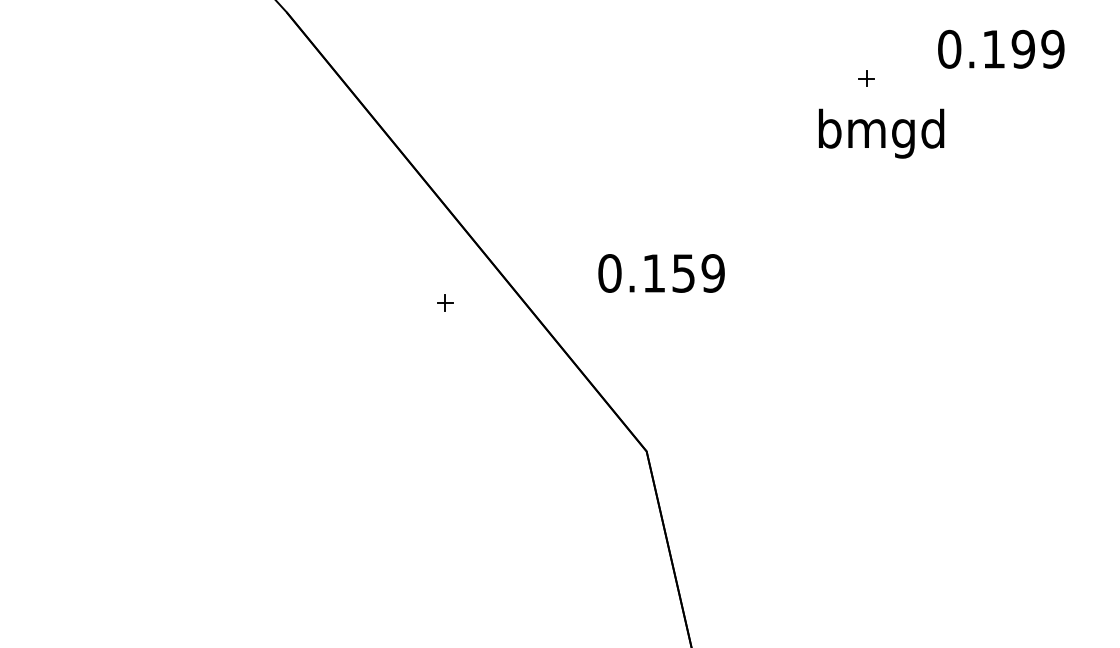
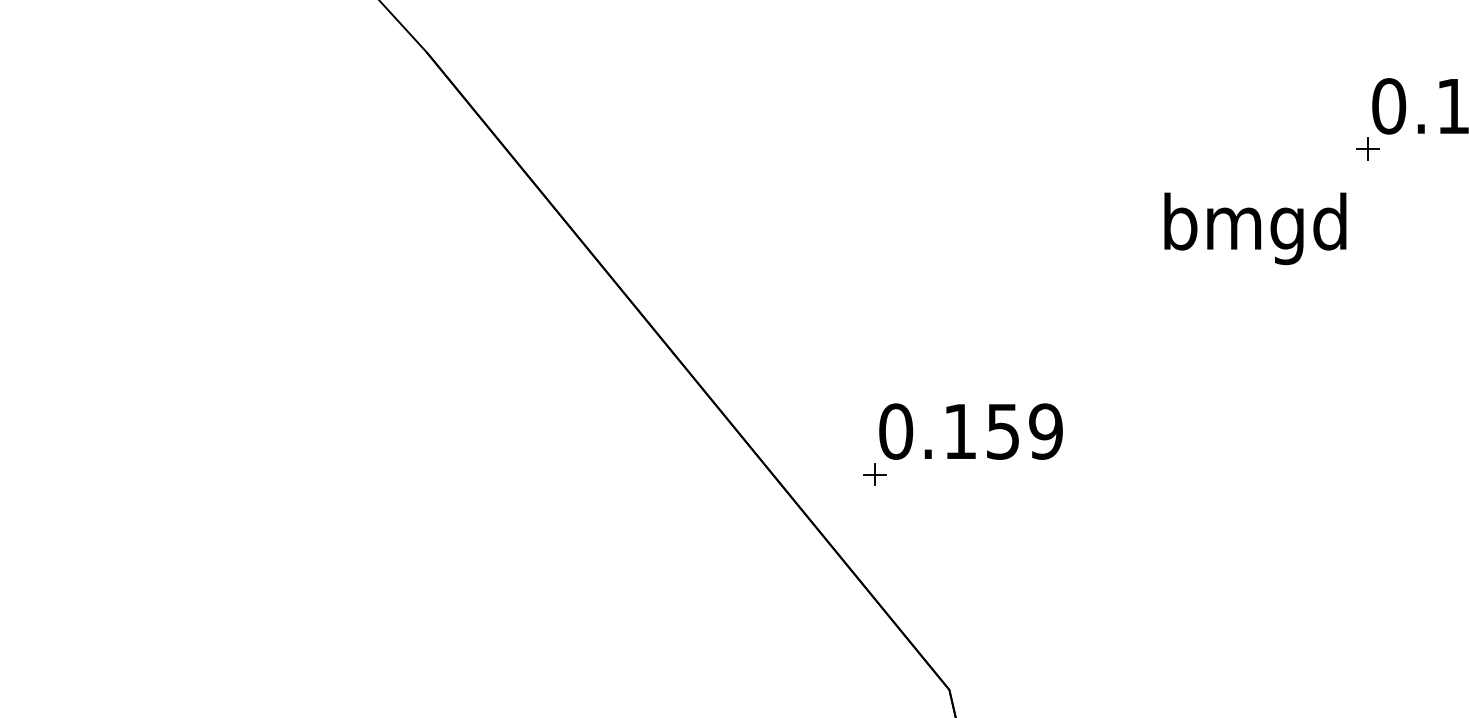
part: (866, 78) -> (1367, 148), moved
text: (881, 133) -> (1255, 228), moved
part: (445, 302) -> (875, 473), moved

